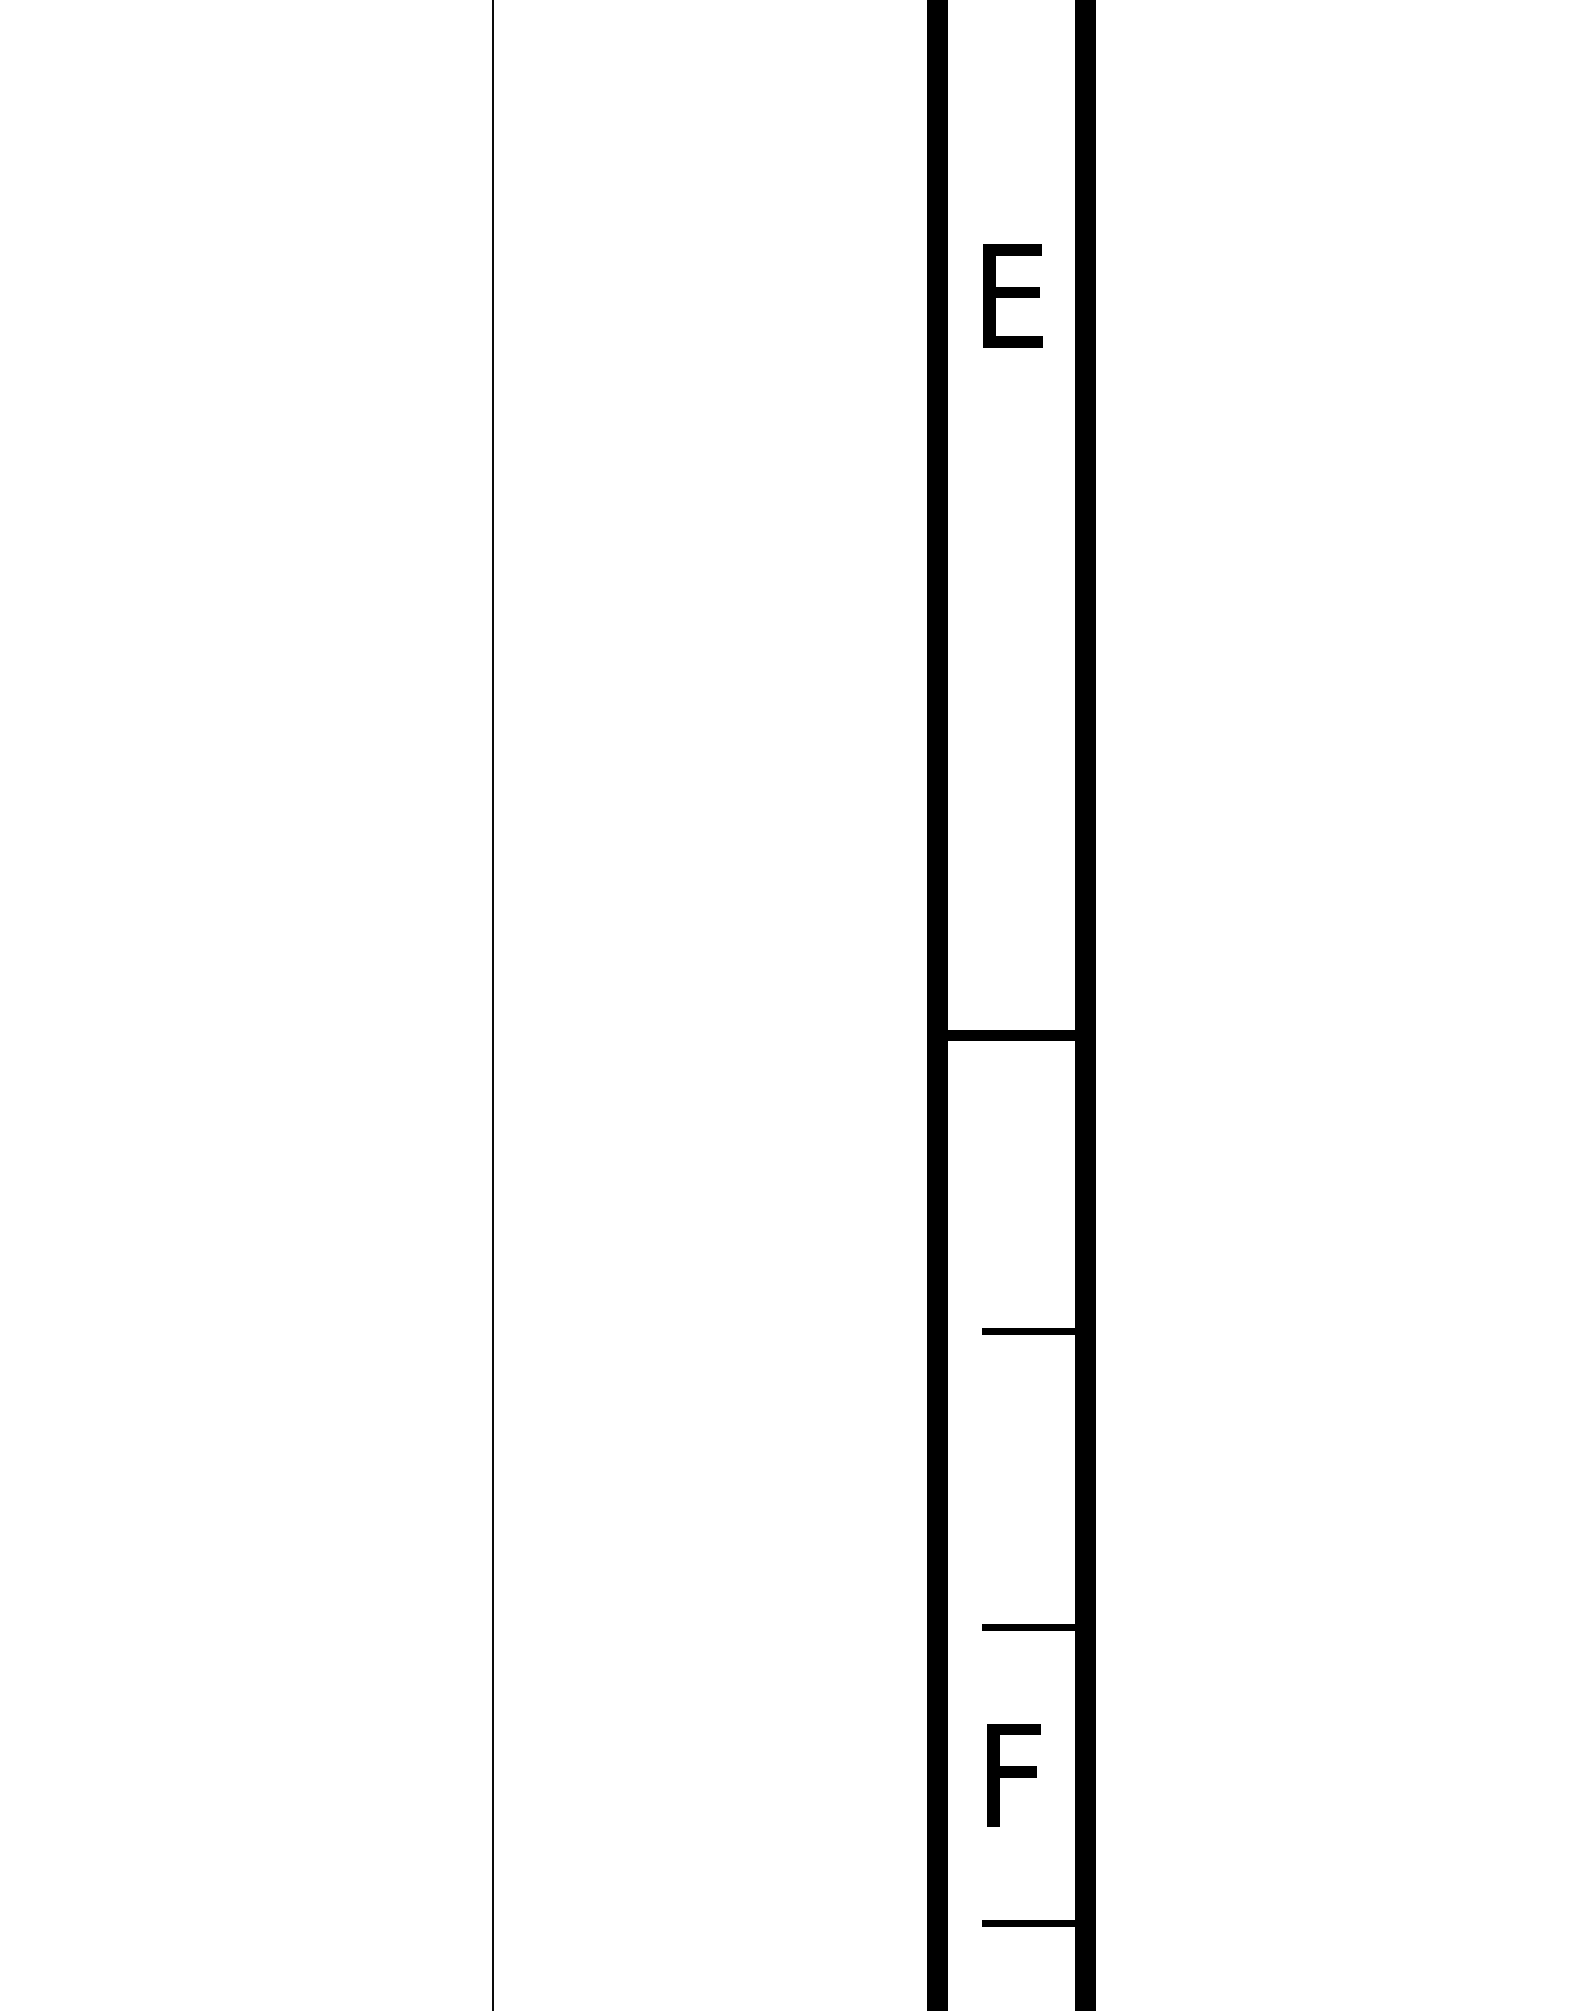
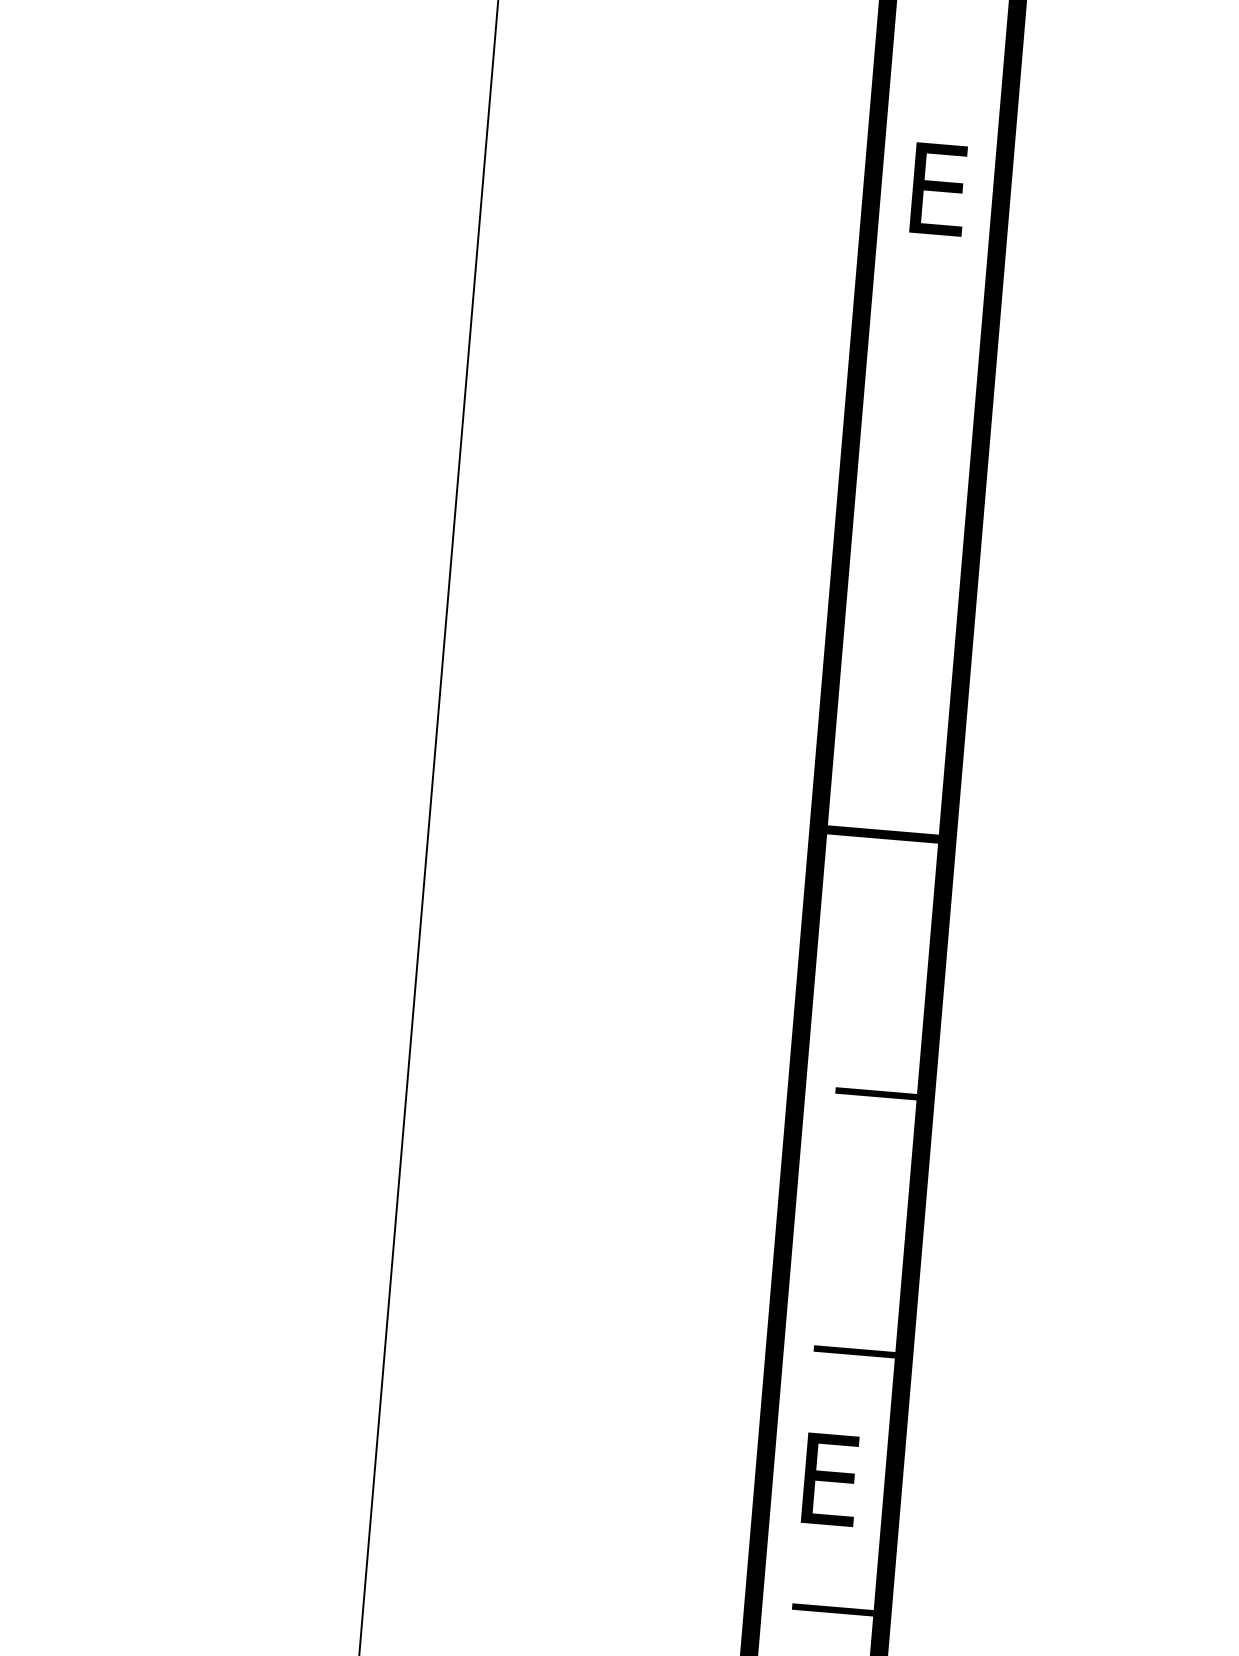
text: (1012, 1775) -> (829, 1479), F -> E

